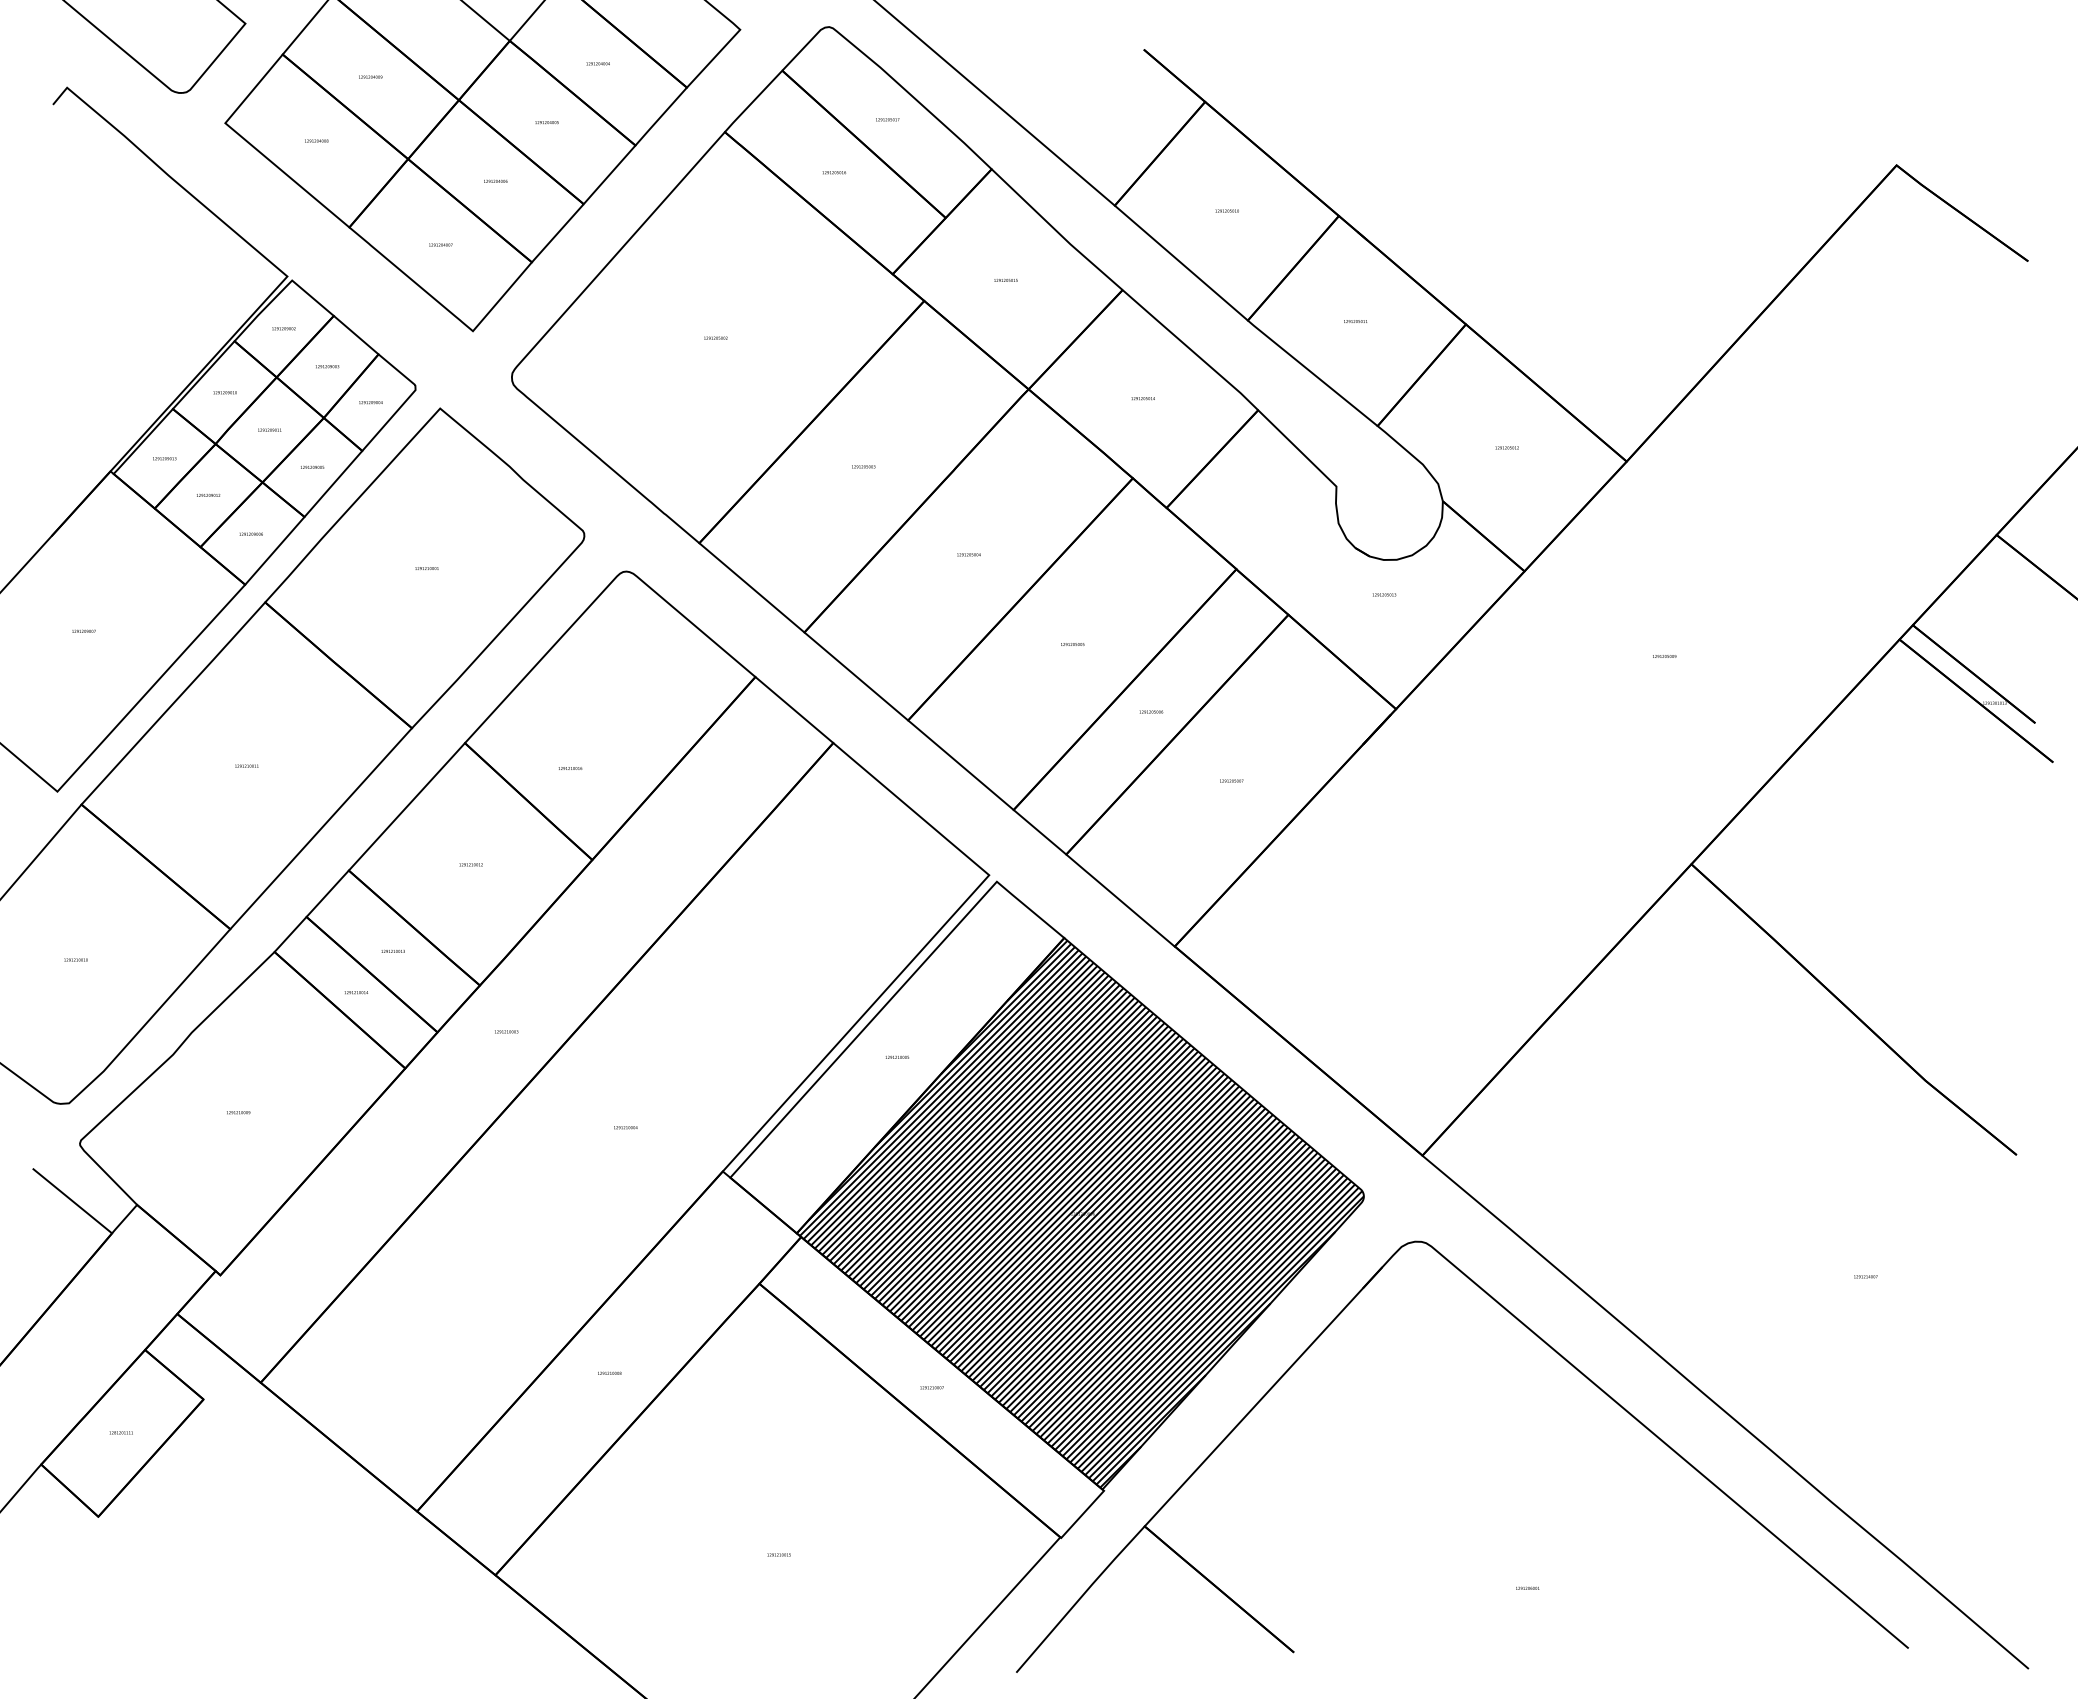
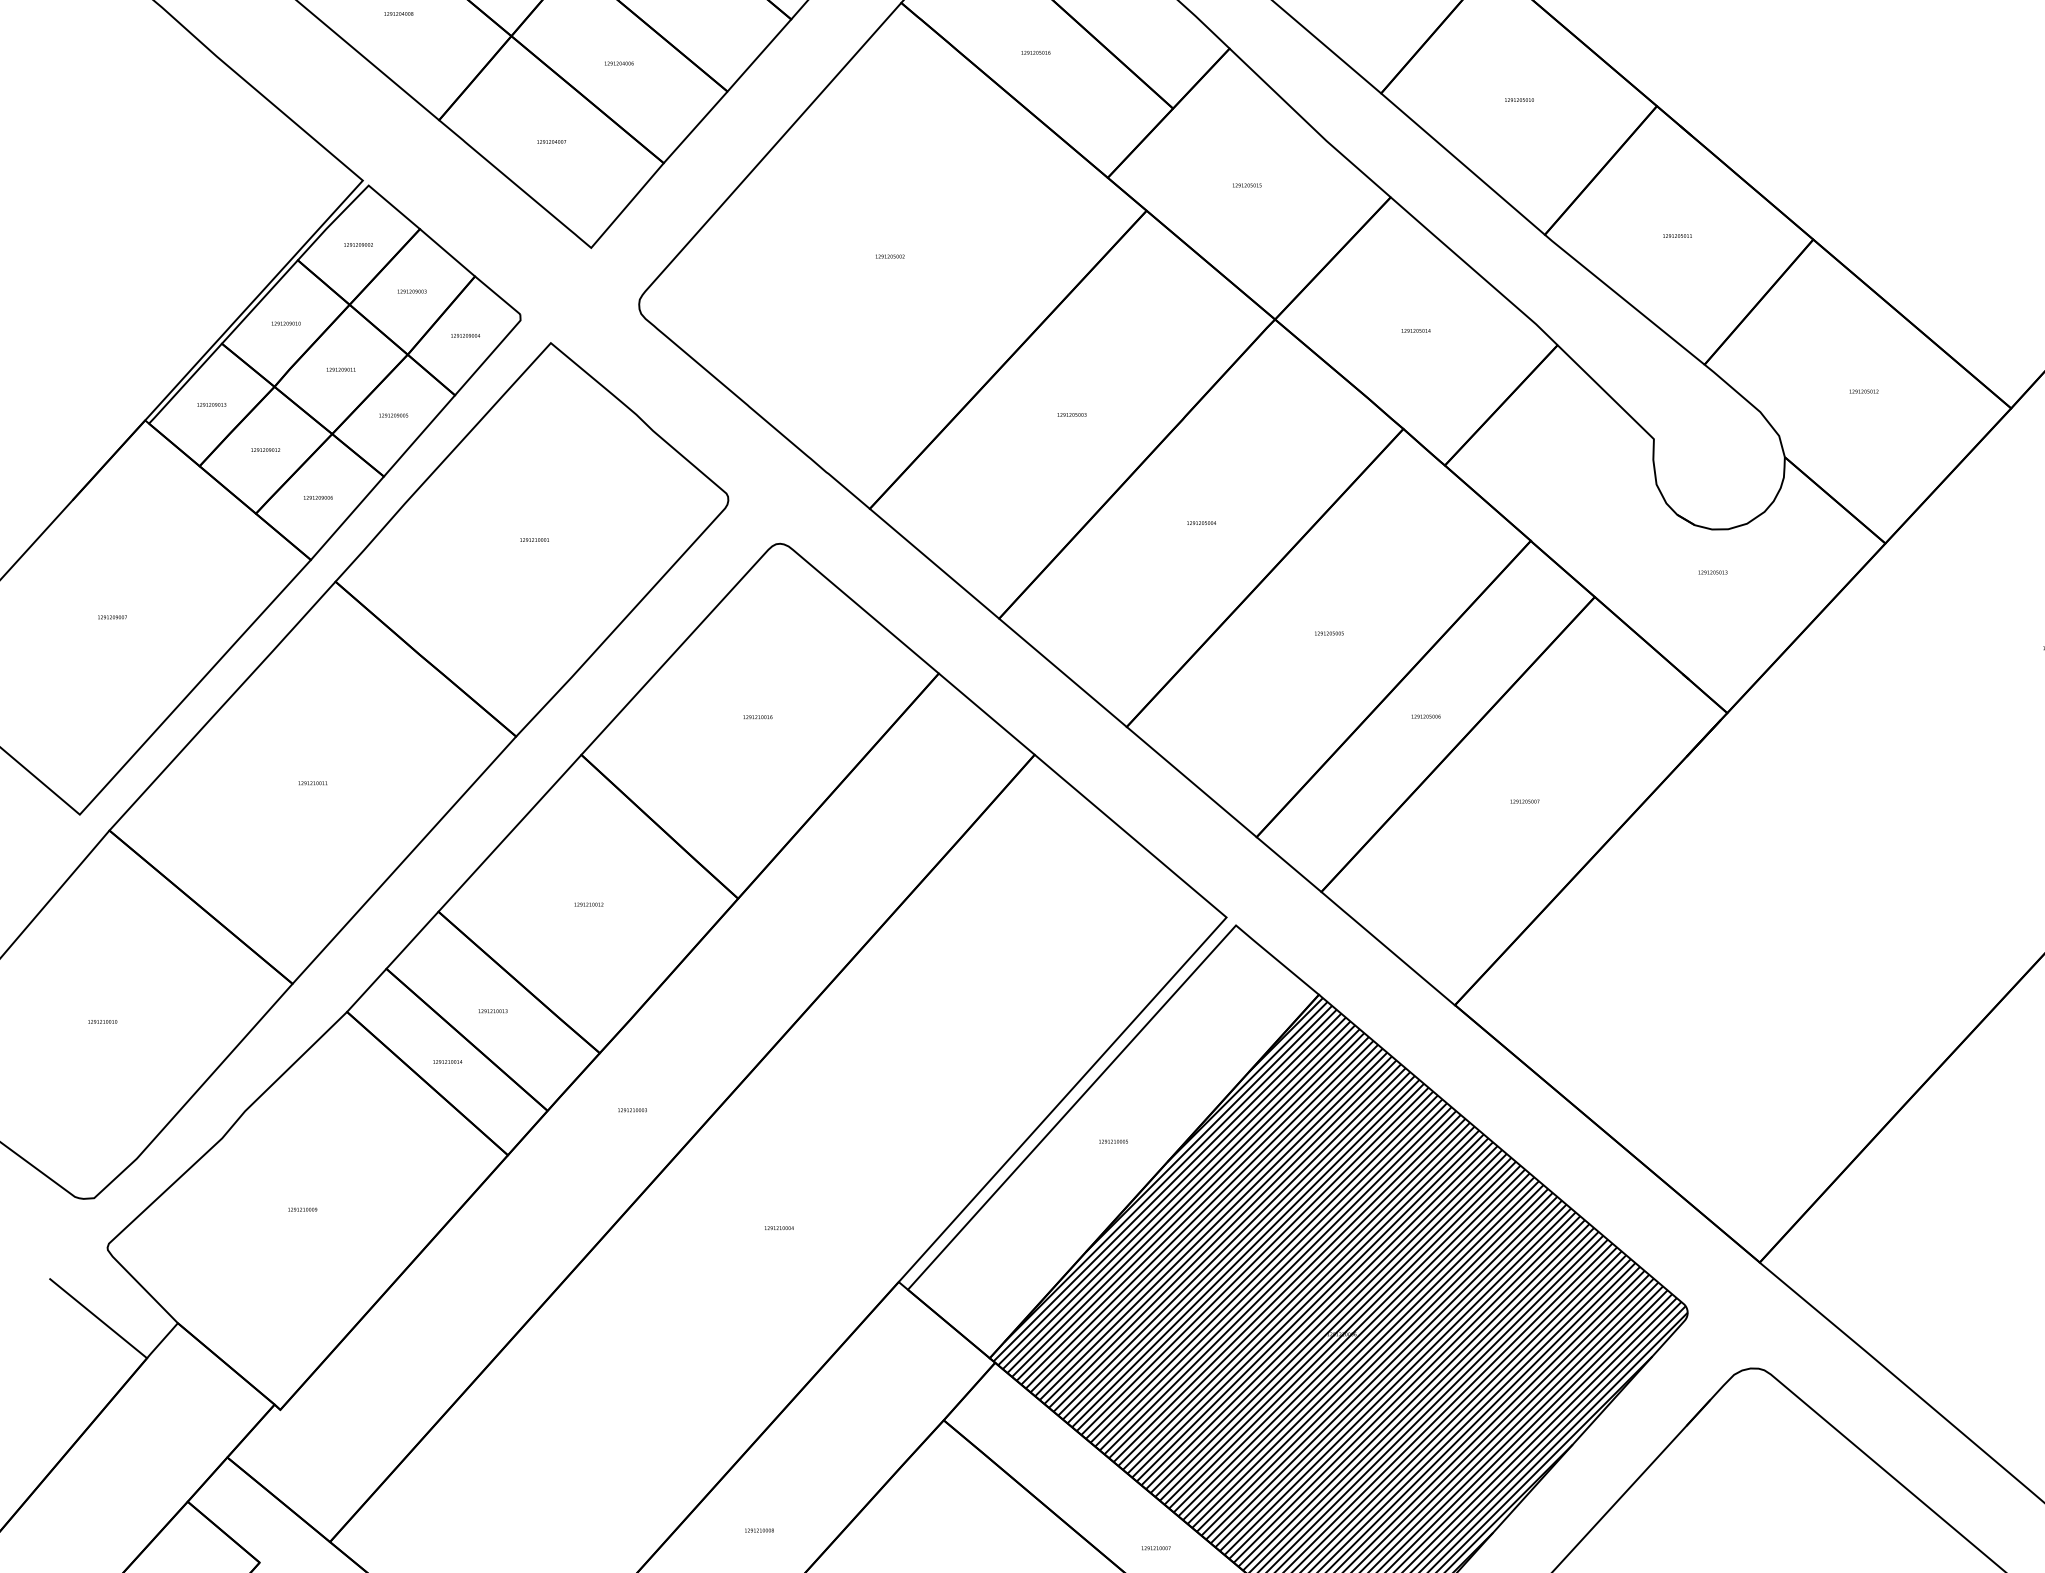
text: (570, 768) -> (758, 717), moved

